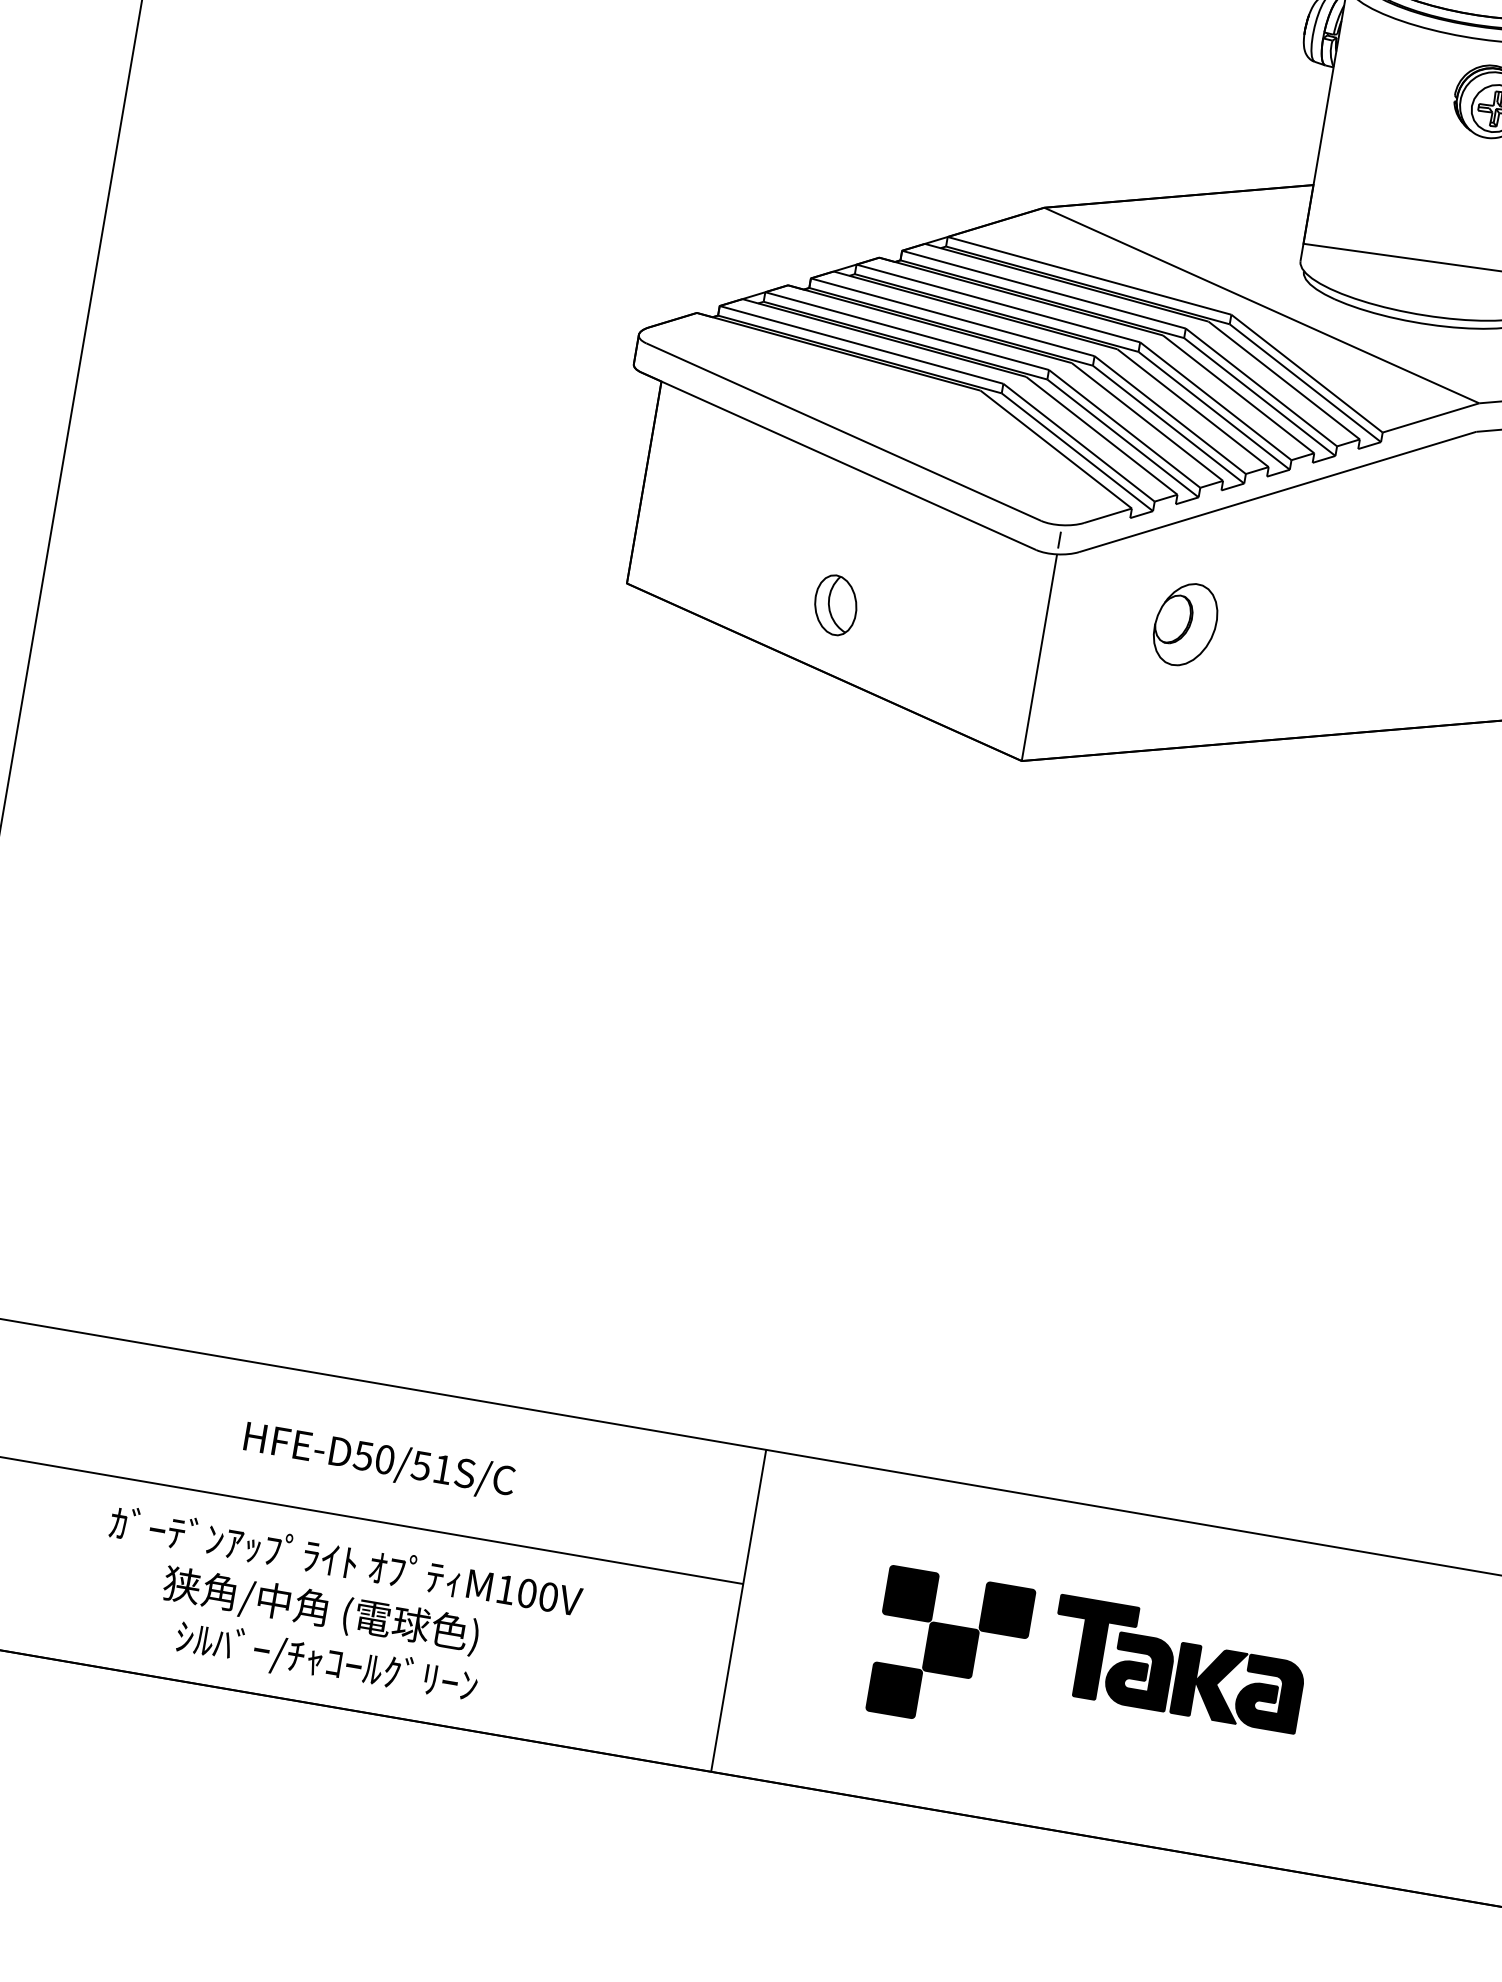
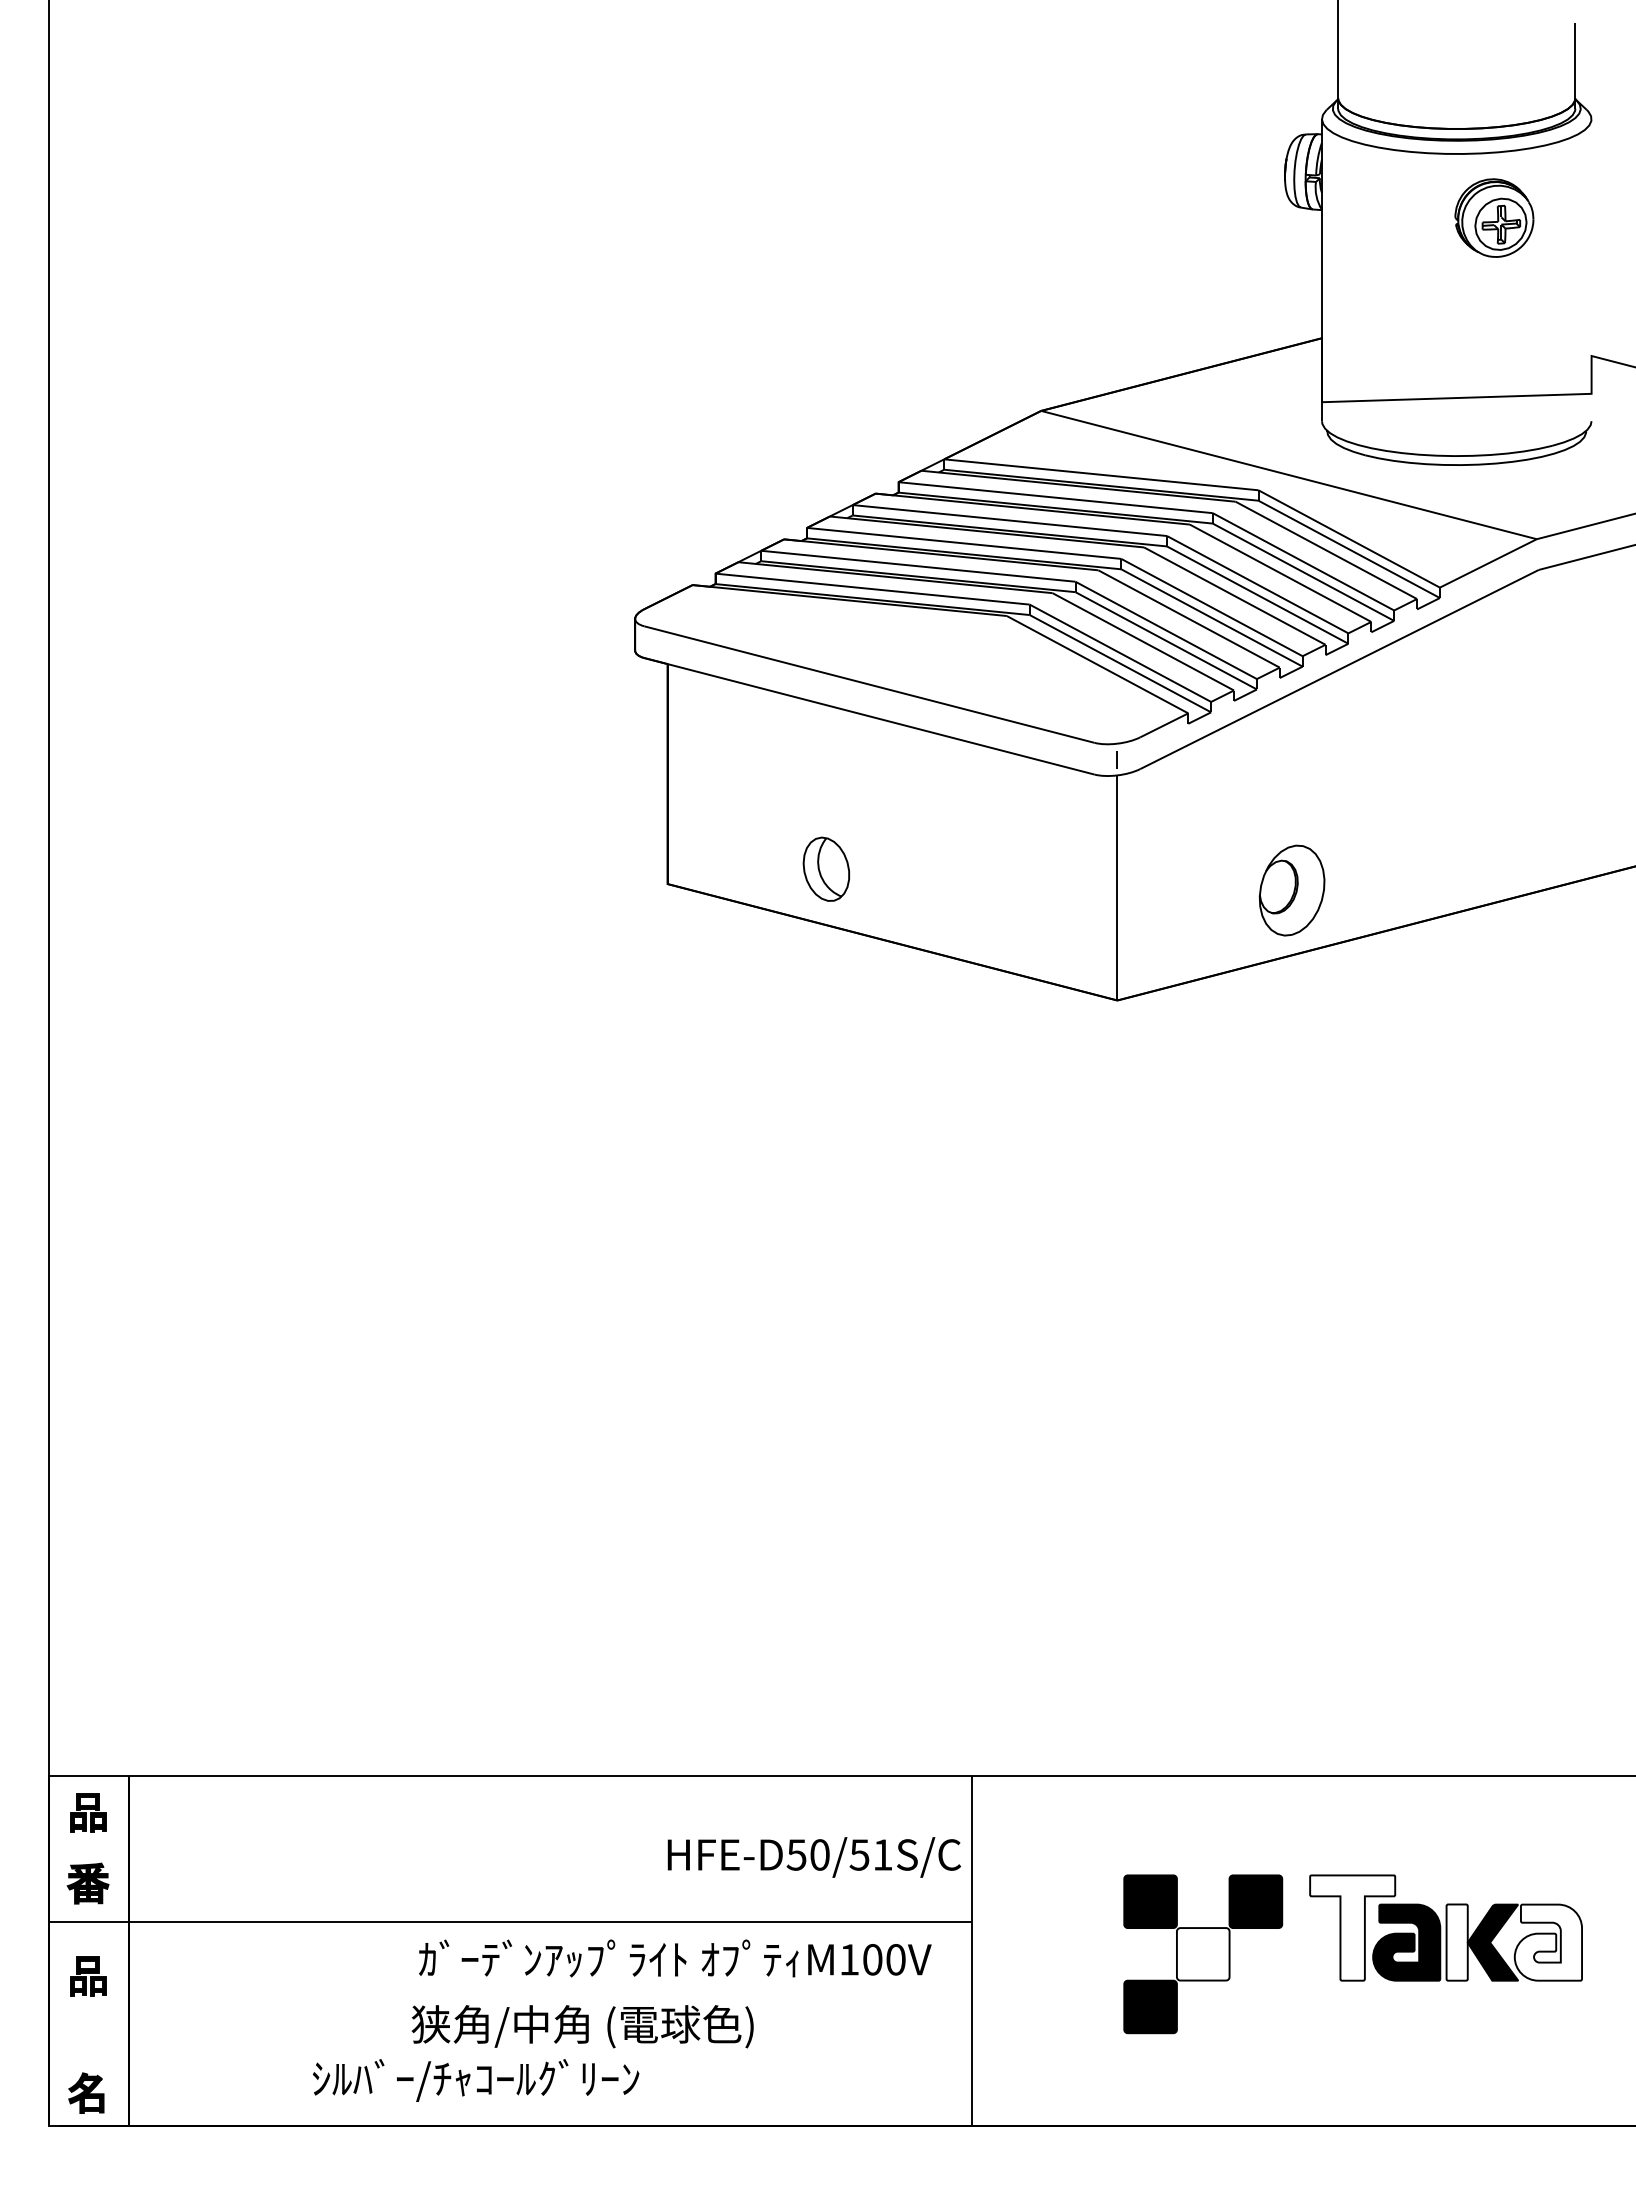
part: (835, 604) -> (825, 868), moved
part: (1185, 624) -> (1291, 890), moved
text: (379, 1461) -> (814, 1857), moved
text: (346, 1561) -> (675, 1958), moved
text: (320, 1610) -> (582, 2026), moved
fill: (1092, 1649) -> (1352, 1927), removed
fill: (950, 1650) -> (1202, 1954), removed
text: (326, 1662) -> (475, 2080), moved
fill: (1185, 1679) -> (1456, 1942), removed
fill: (1269, 1693) -> (1548, 1942), removed

